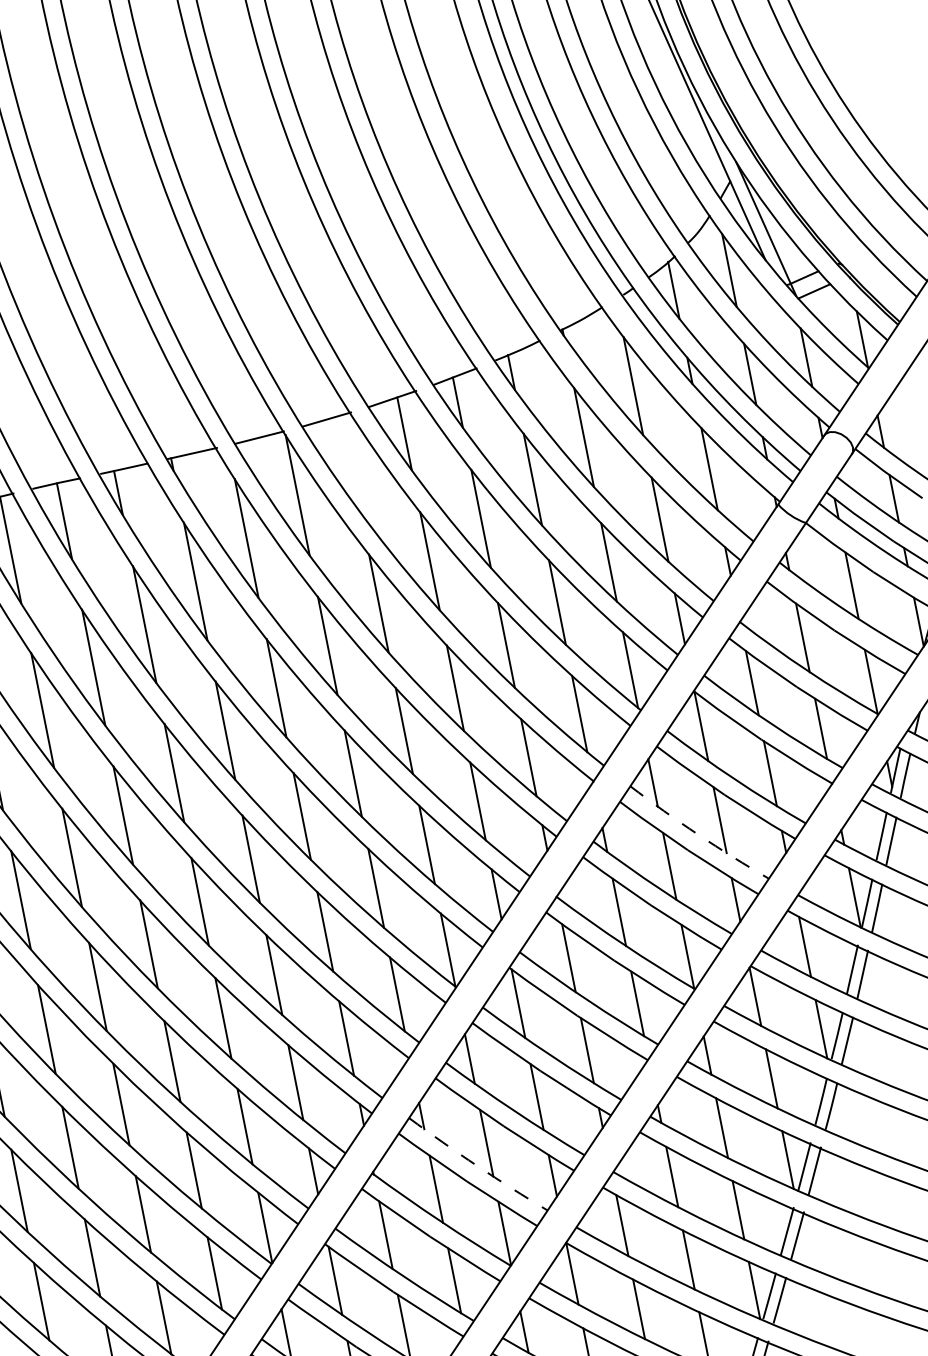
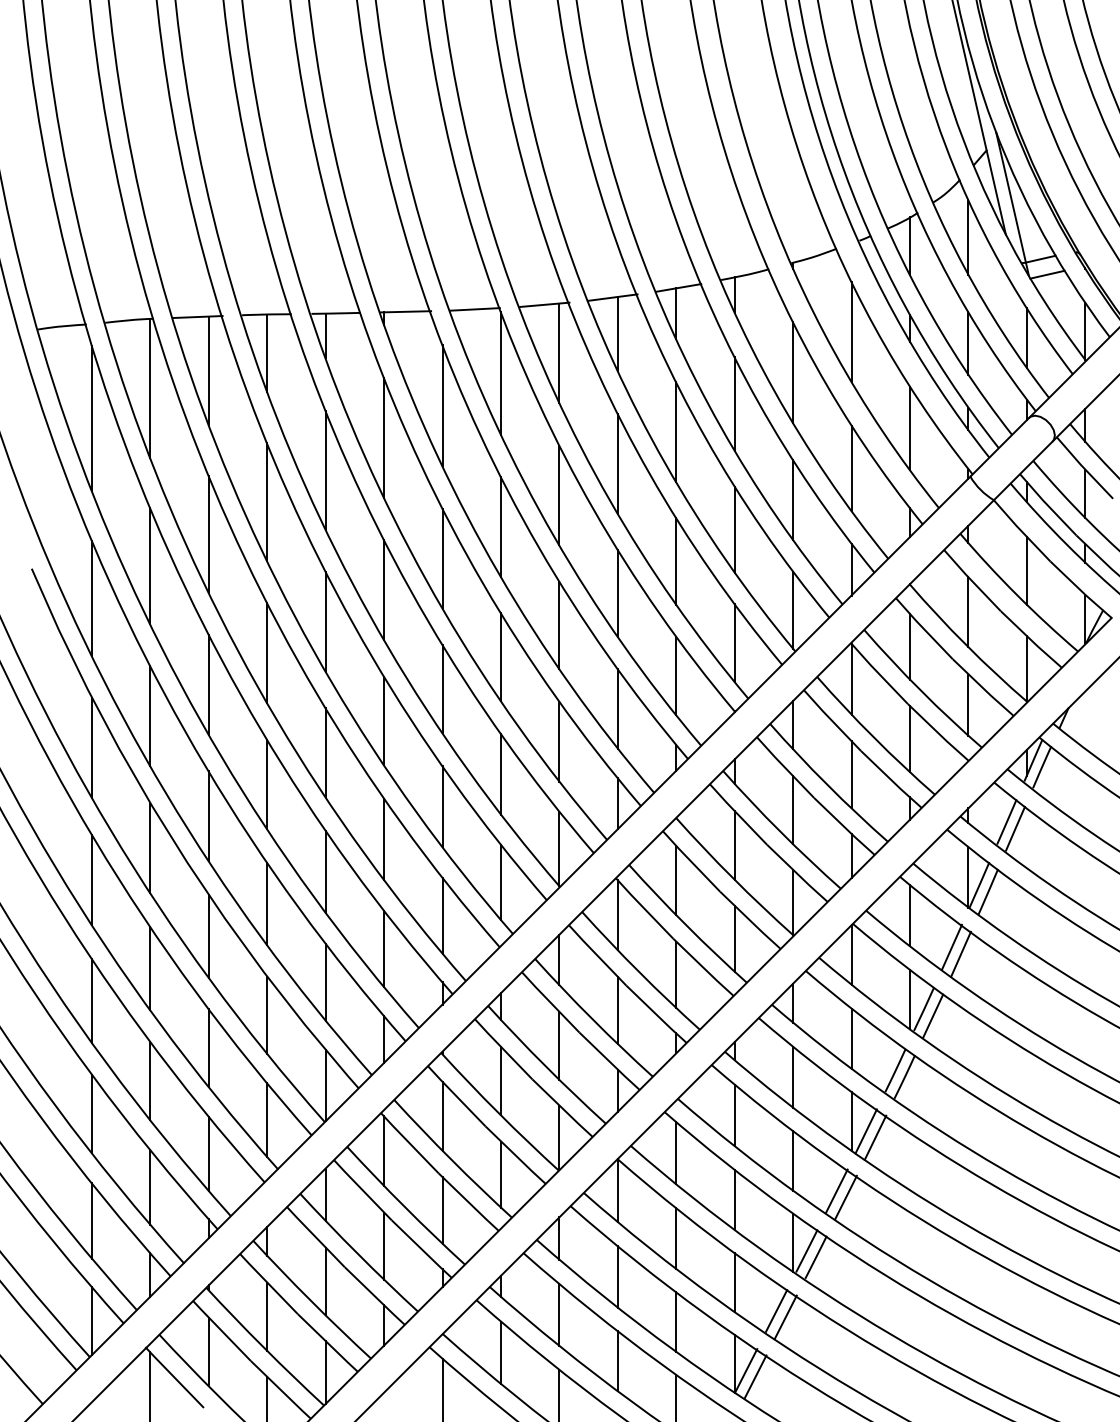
line: (351, 463) -> (559, 352), added
arc: (698, 834) -> (827, 784), dashed -> solid
arc: (477, 1166) -> (545, 1066), dashed -> solid

